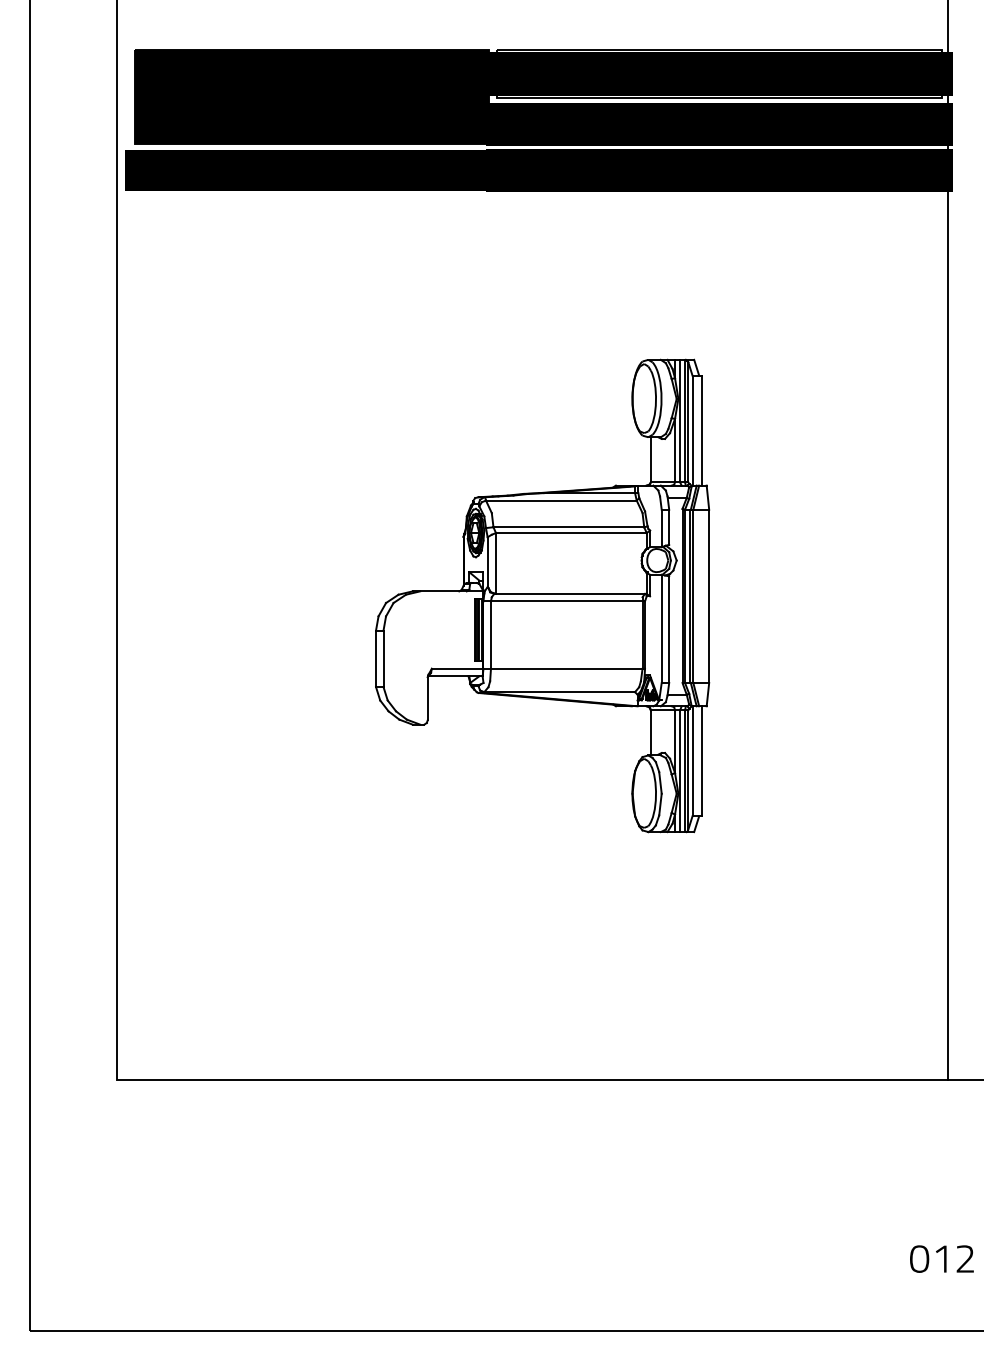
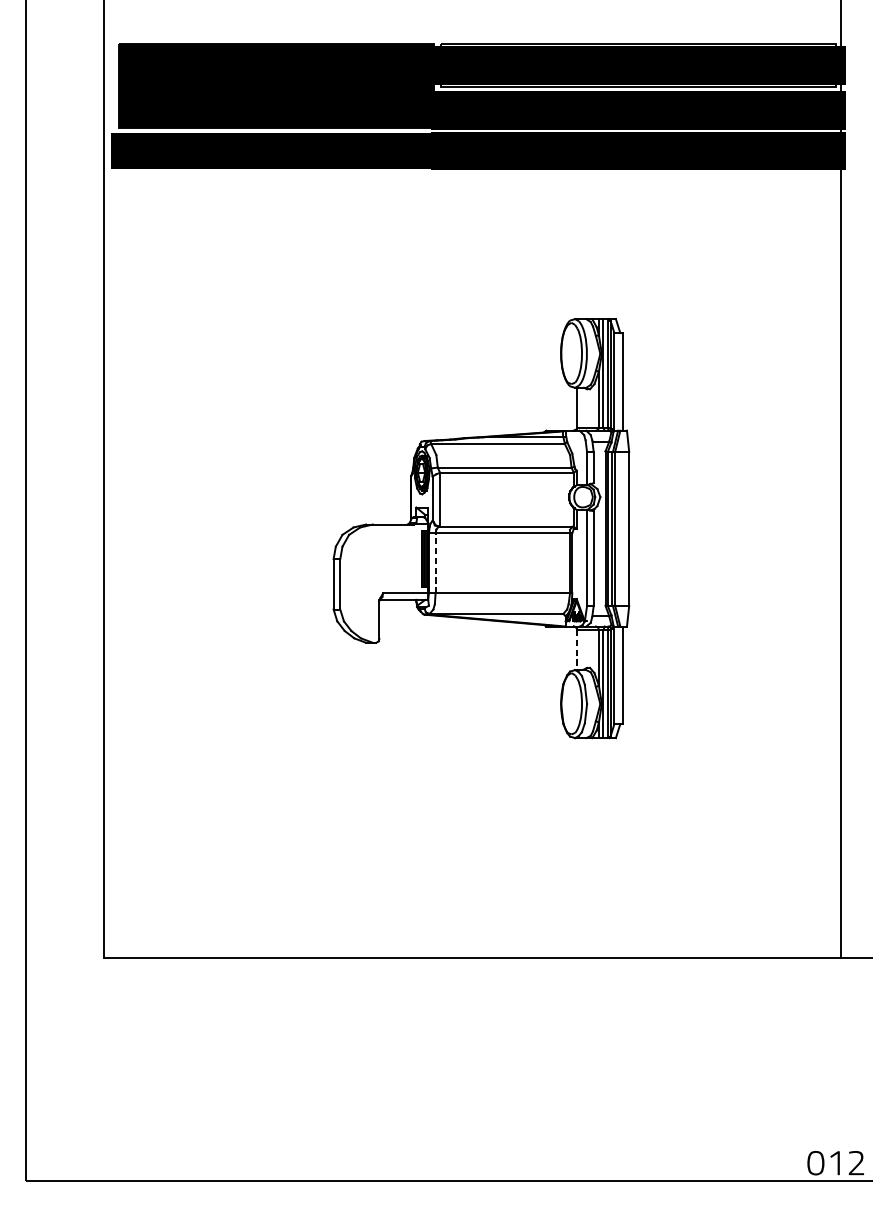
line: (490, 635) -> (435, 563), solid -> dashed
line: (650, 733) -> (577, 650), solid -> dashed
text: (941, 1258) -> (835, 1162), moved

